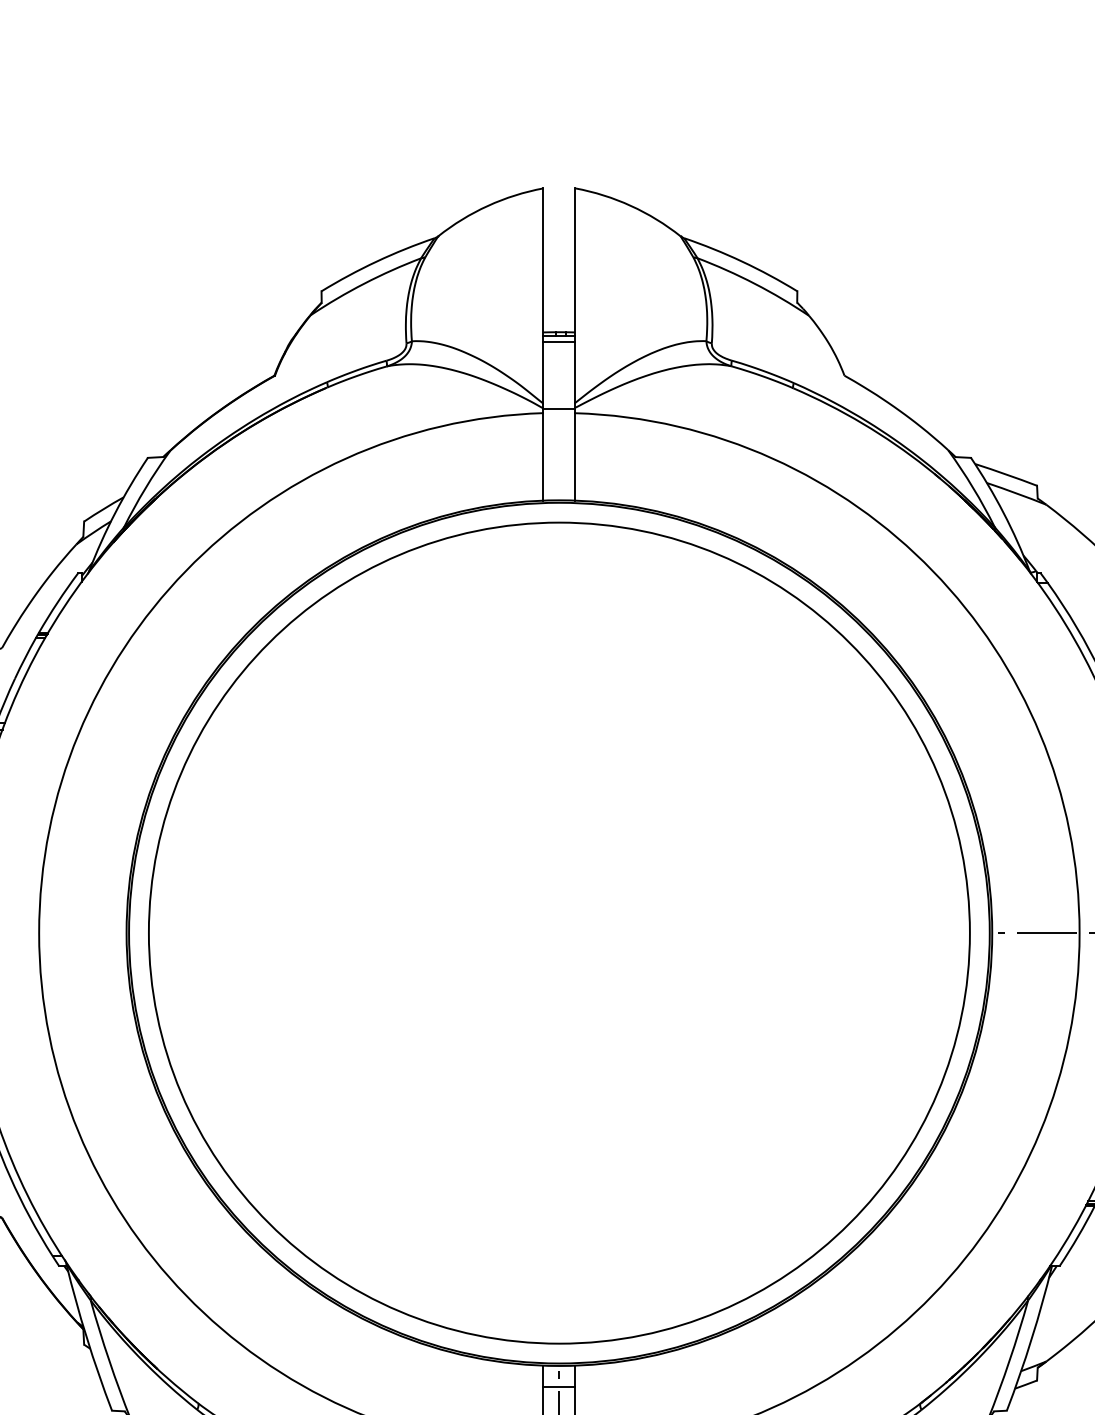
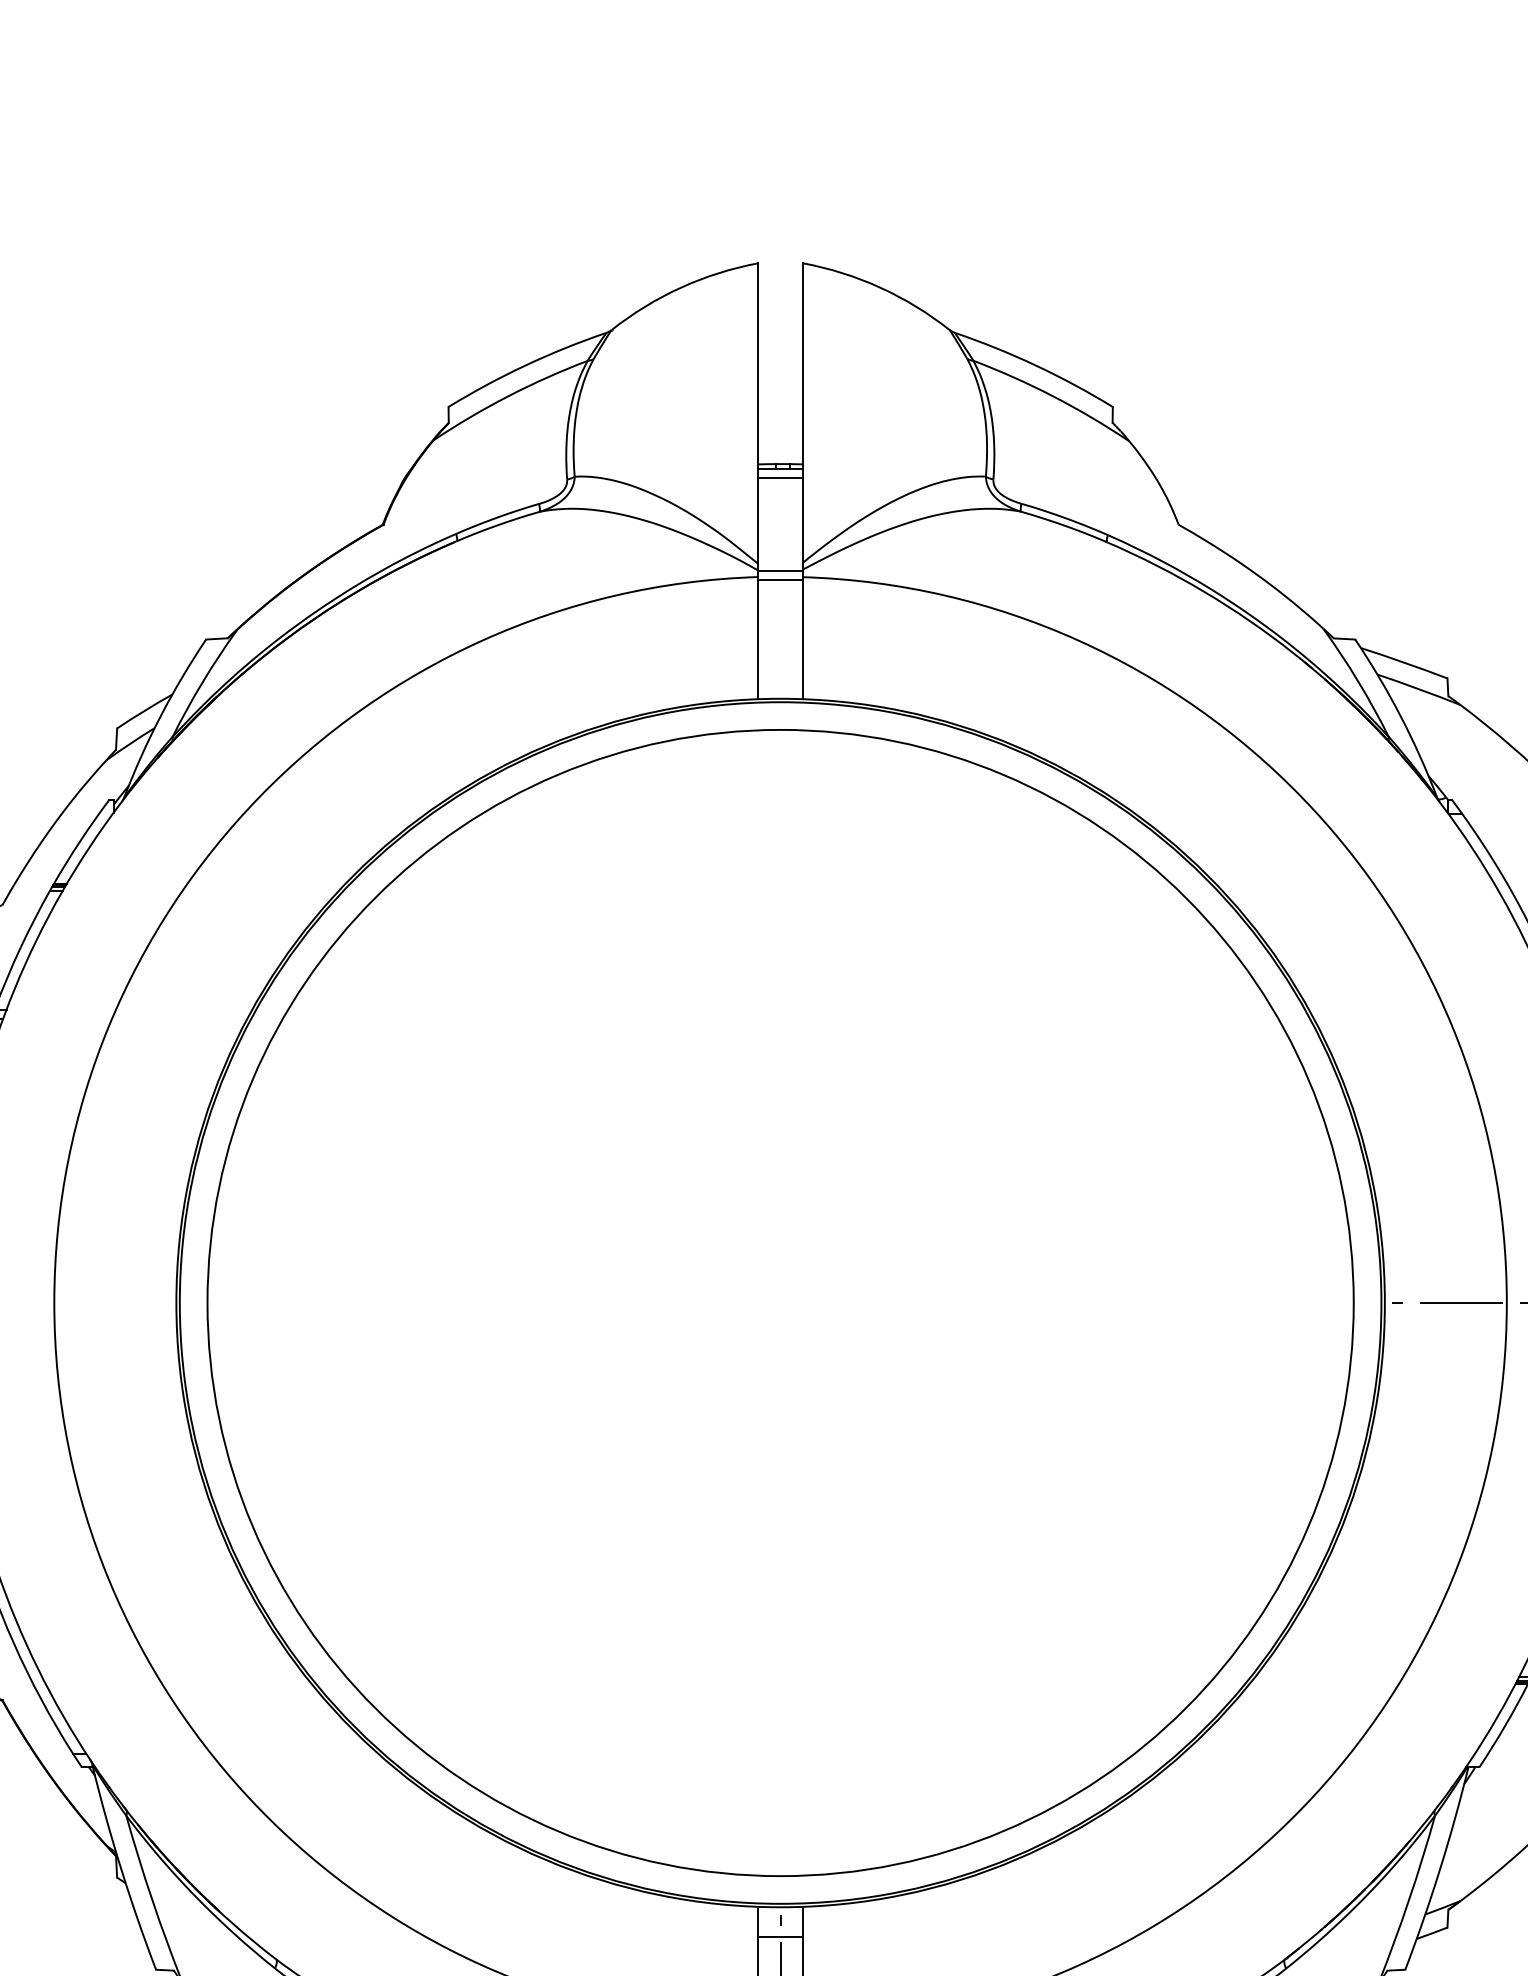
line: (559, 415) -> (780, 580), added

